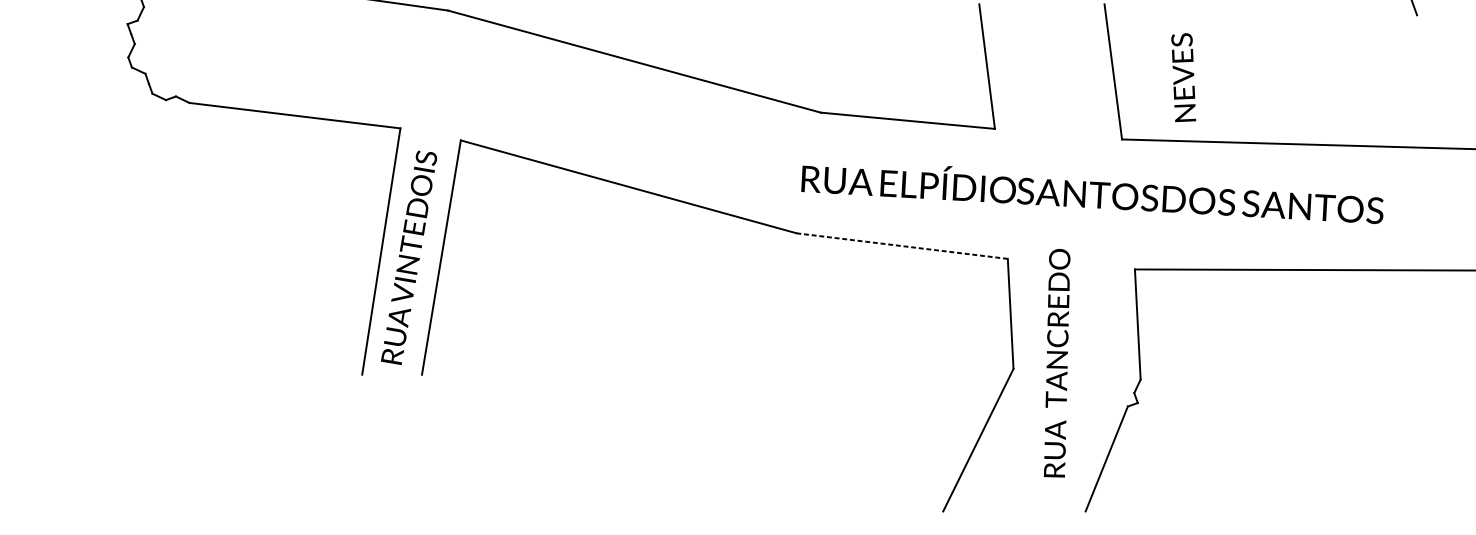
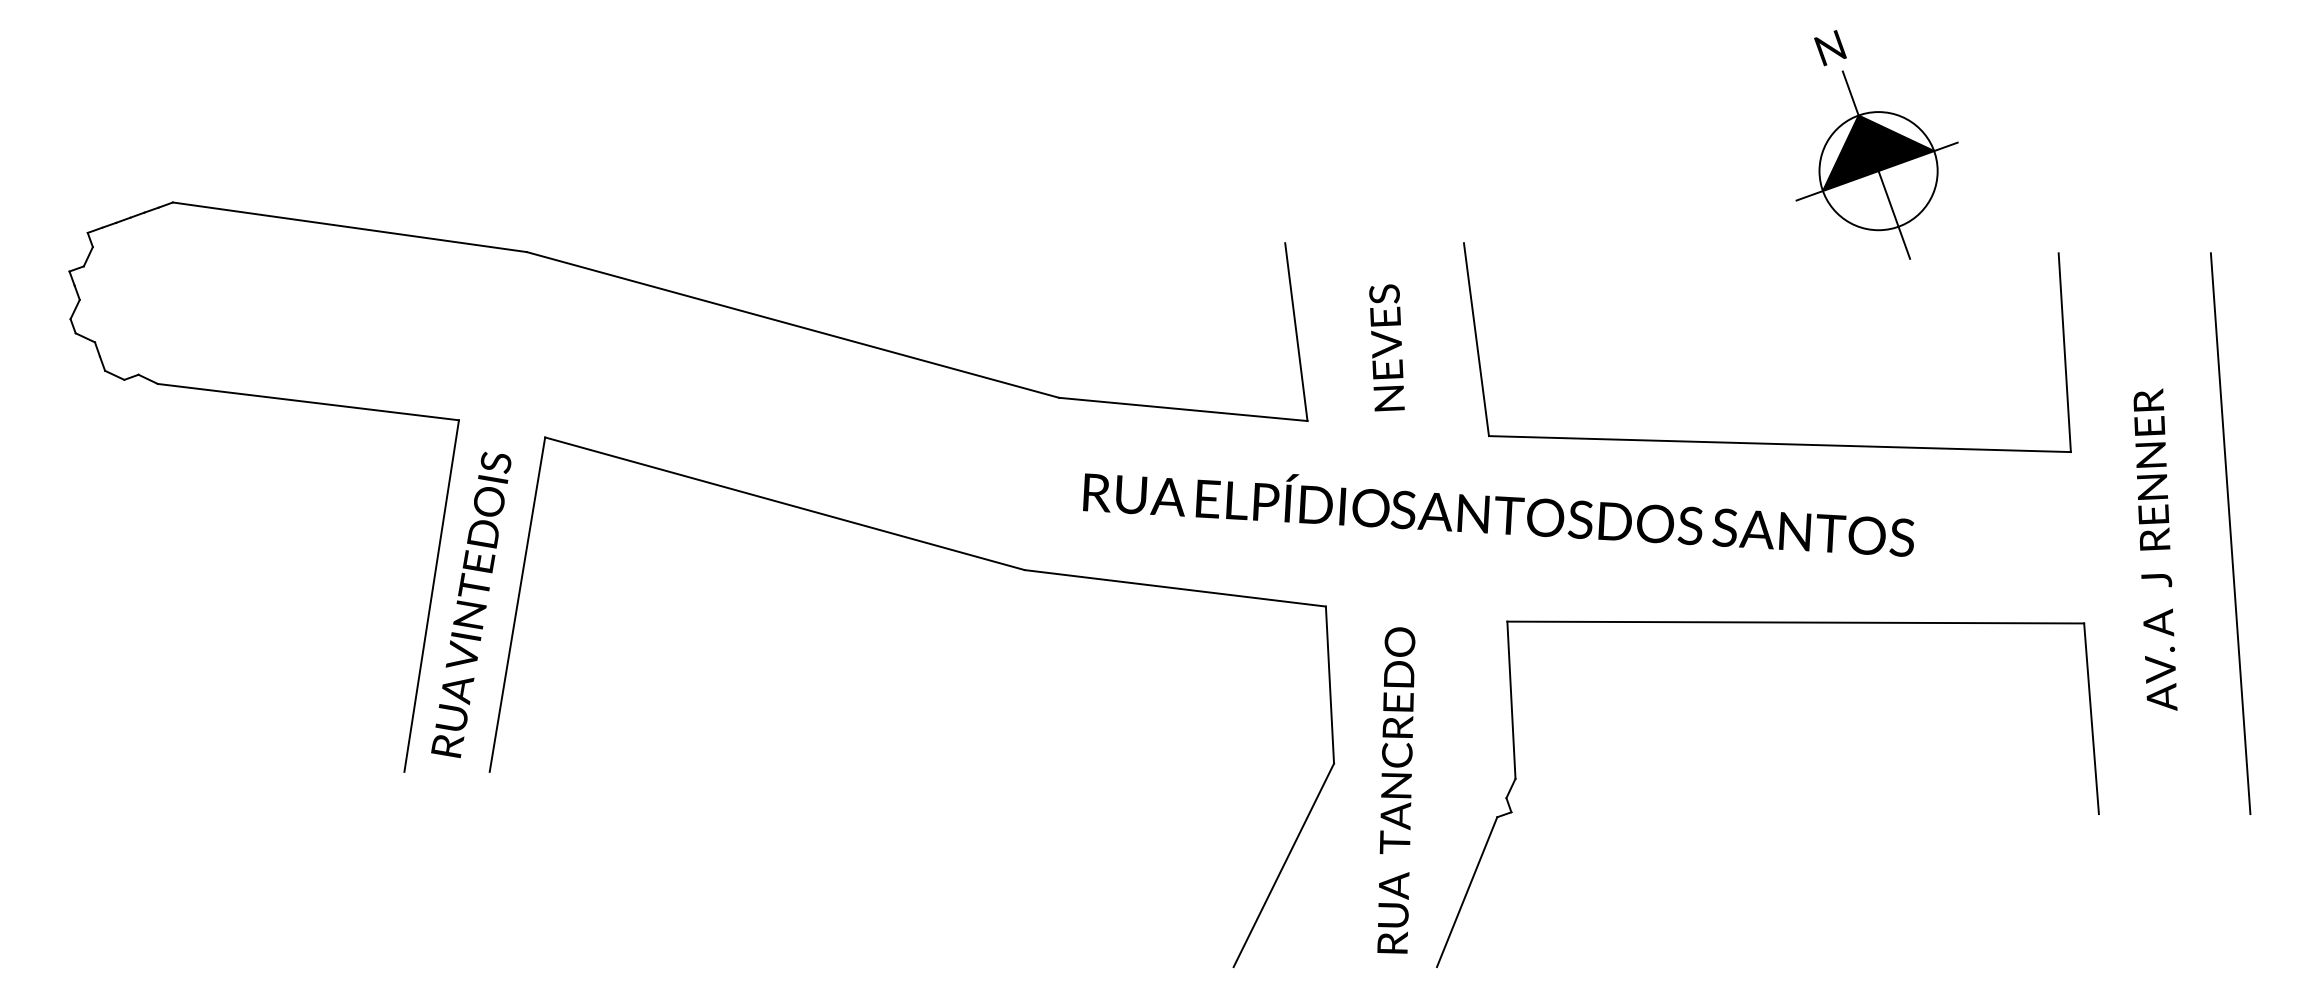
text: (1183, 77) -> (1386, 347), moved
text: (1092, 194) -> (1498, 514), moved
line: (902, 246) -> (1175, 588), dashed -> solid
text: (1057, 363) -> (1396, 790), moved

